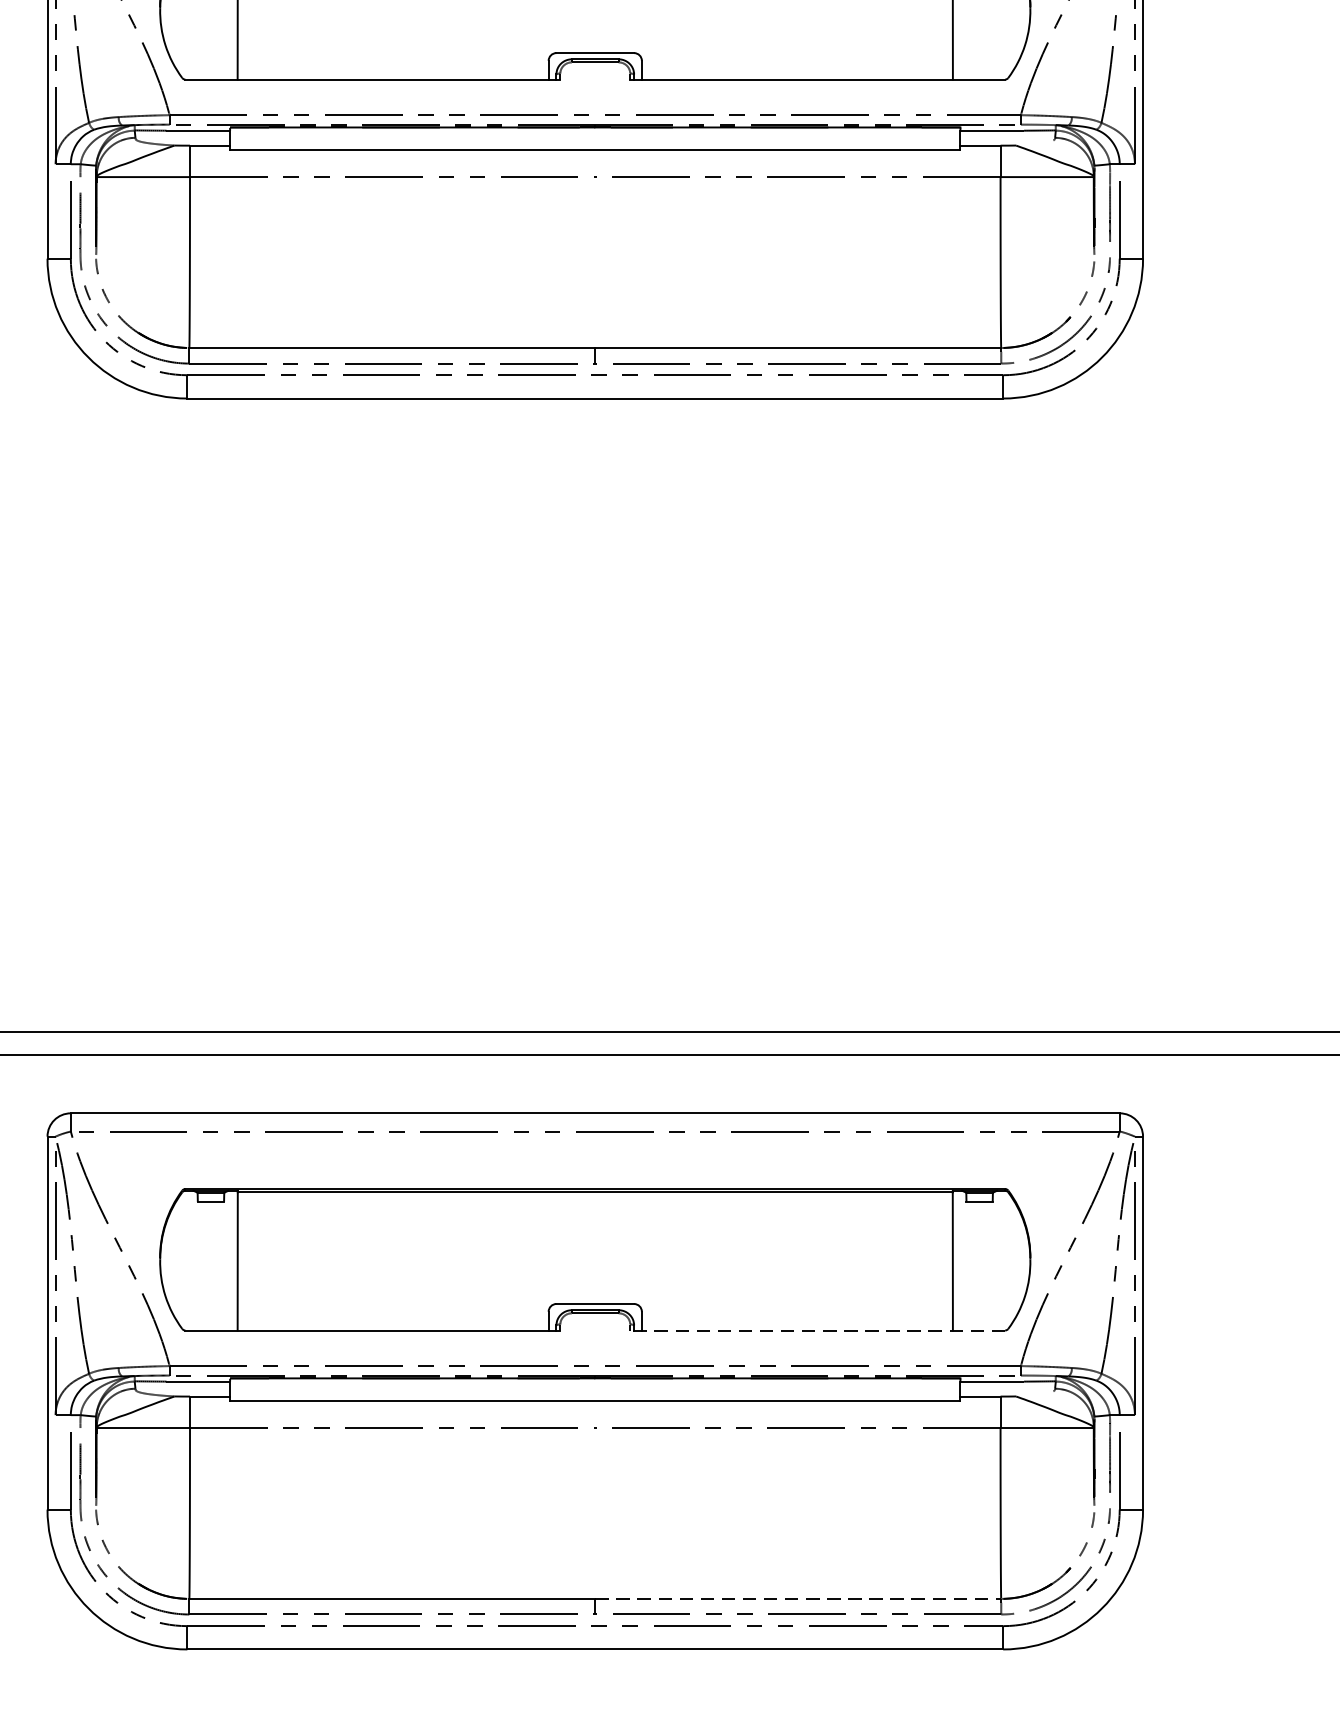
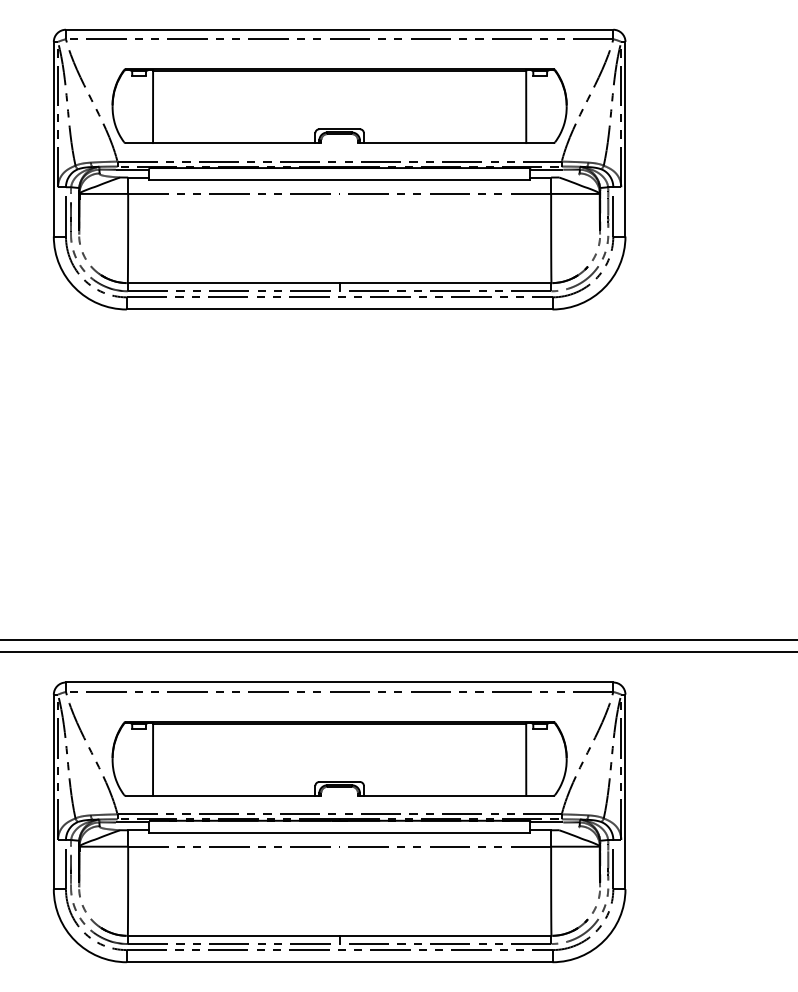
line: (817, 1329) -> (455, 795), dashed -> solid
line: (798, 1598) -> (445, 935), dashed -> solid

